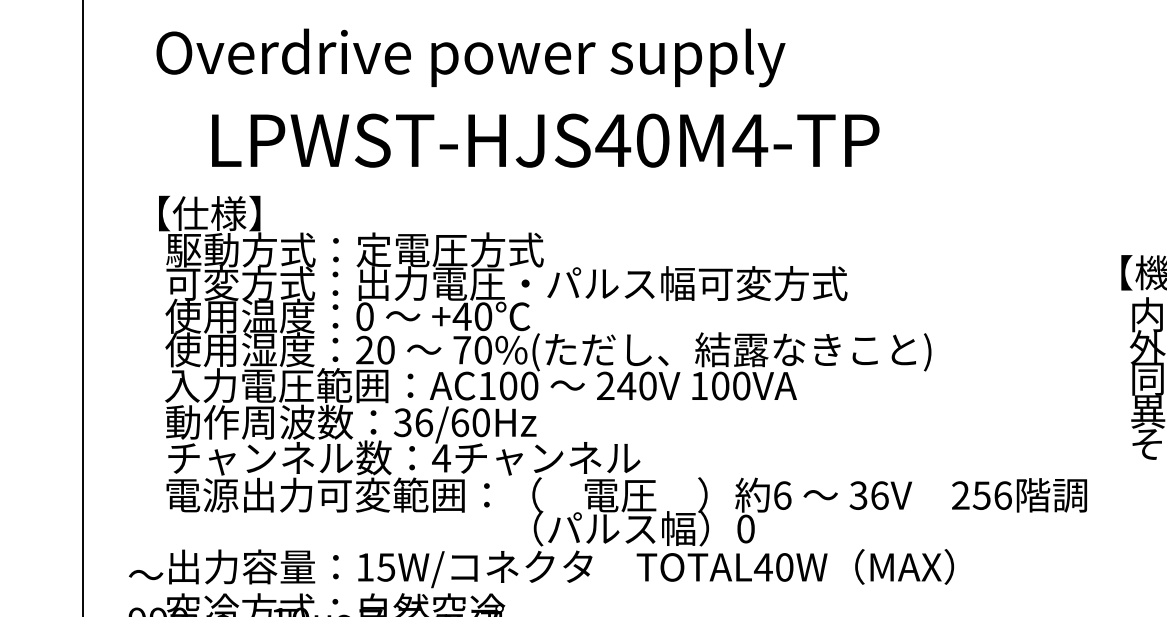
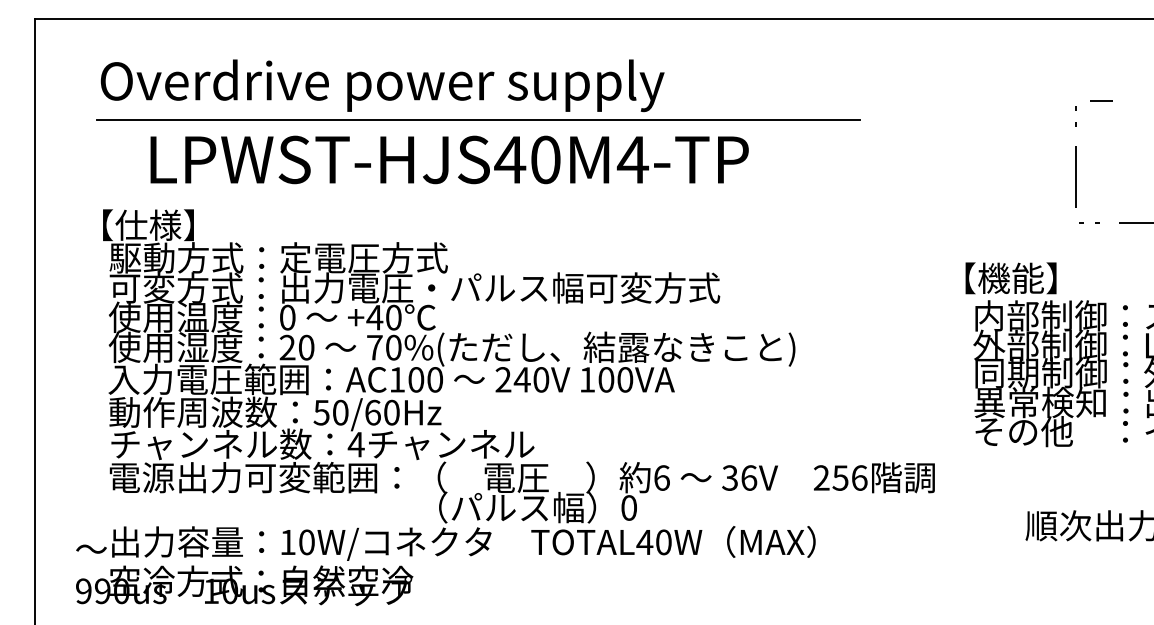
line: (577, 95) -> (478, 119), added
text: (413, 422) -> (331, 412), 36/60Hz -> 50/60Hz
text: (385, 567) -> (306, 542), 15W/ -> 10W/

